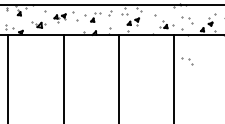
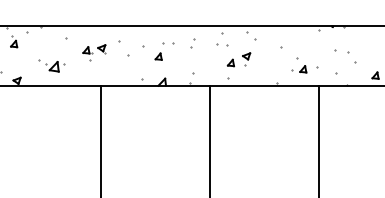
part: (187, 61) -> (345, 138), removed

